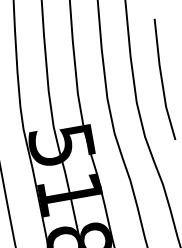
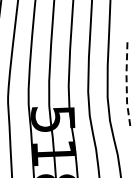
line: (161, 81) -> (126, 85), solid -> dashed

